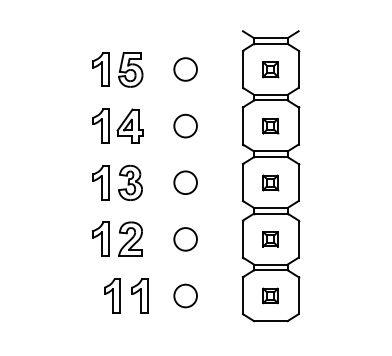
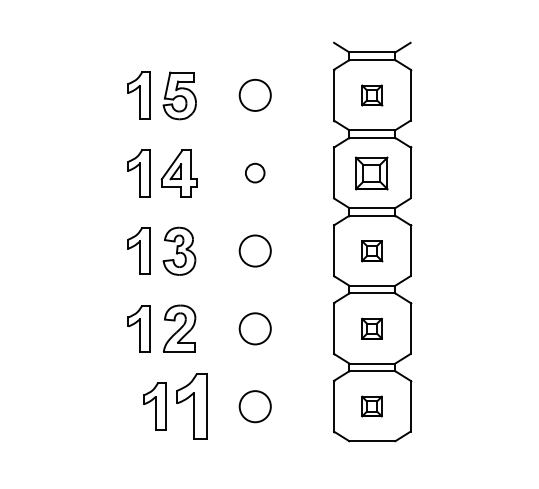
circle: (185, 125) -> (255, 172), size x0.6
part: (270, 125) -> (371, 172), size x1.6
part: (139, 295) -> (191, 405), size x1.4

